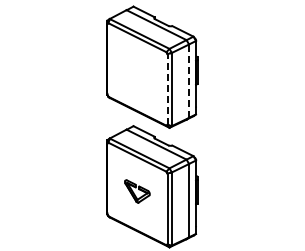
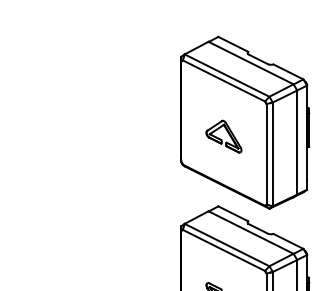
part: (137, 76) -> (224, 135), added
line: (189, 81) -> (297, 143), dashed -> solid
line: (167, 89) -> (266, 154), dashed -> solid

